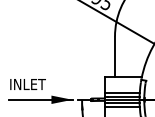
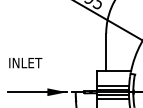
text: (27, 84) -> (25, 63), moved

